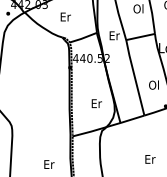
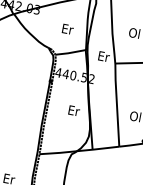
text: (65, 16) -> (67, 28), moved
text: (96, 103) -> (73, 110), moved

